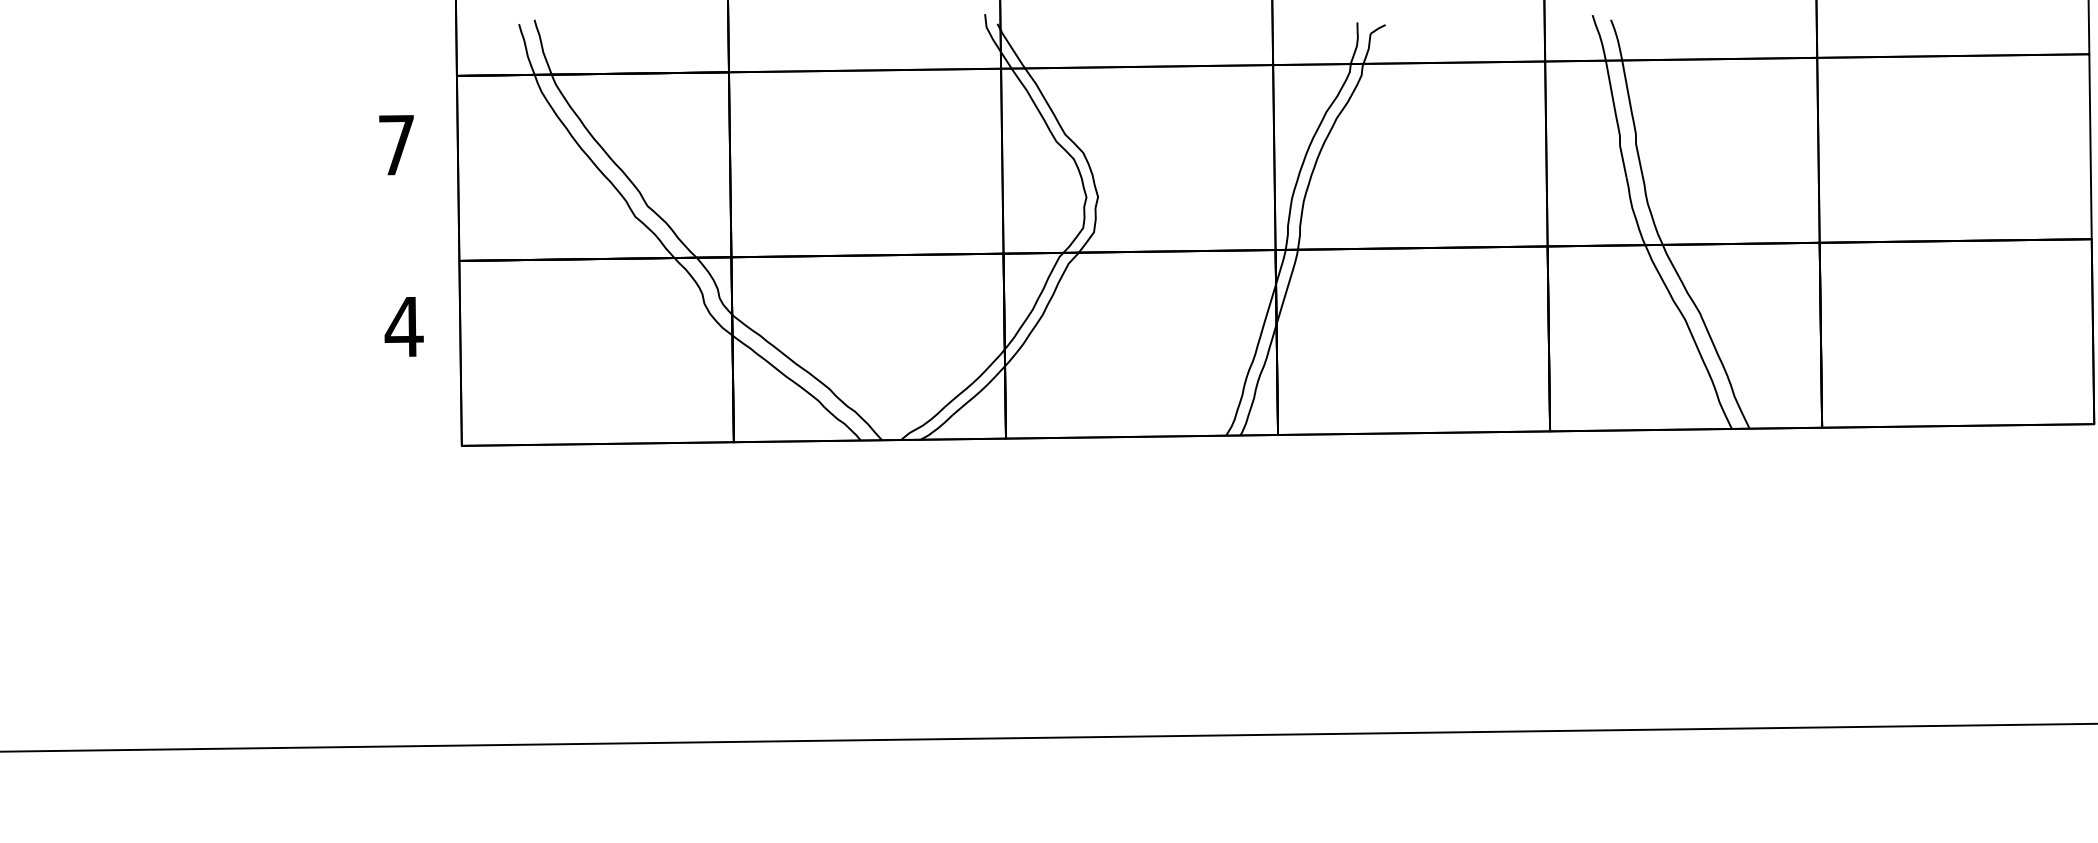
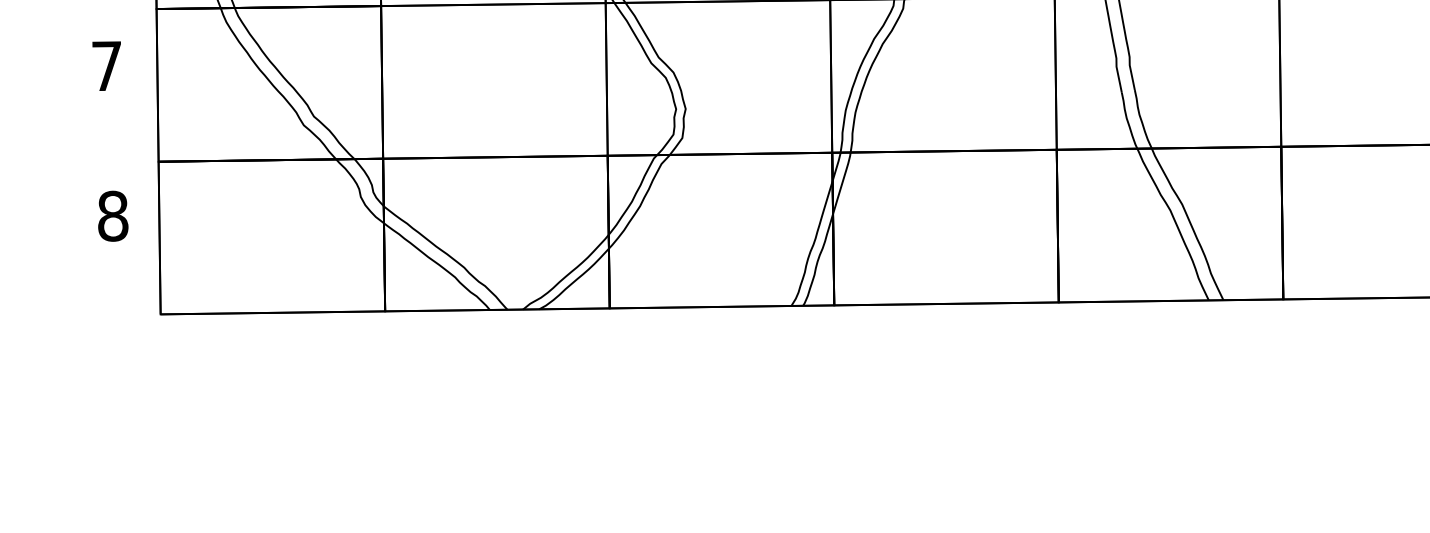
text: (403, 326) -> (112, 215), 4 -> 8

